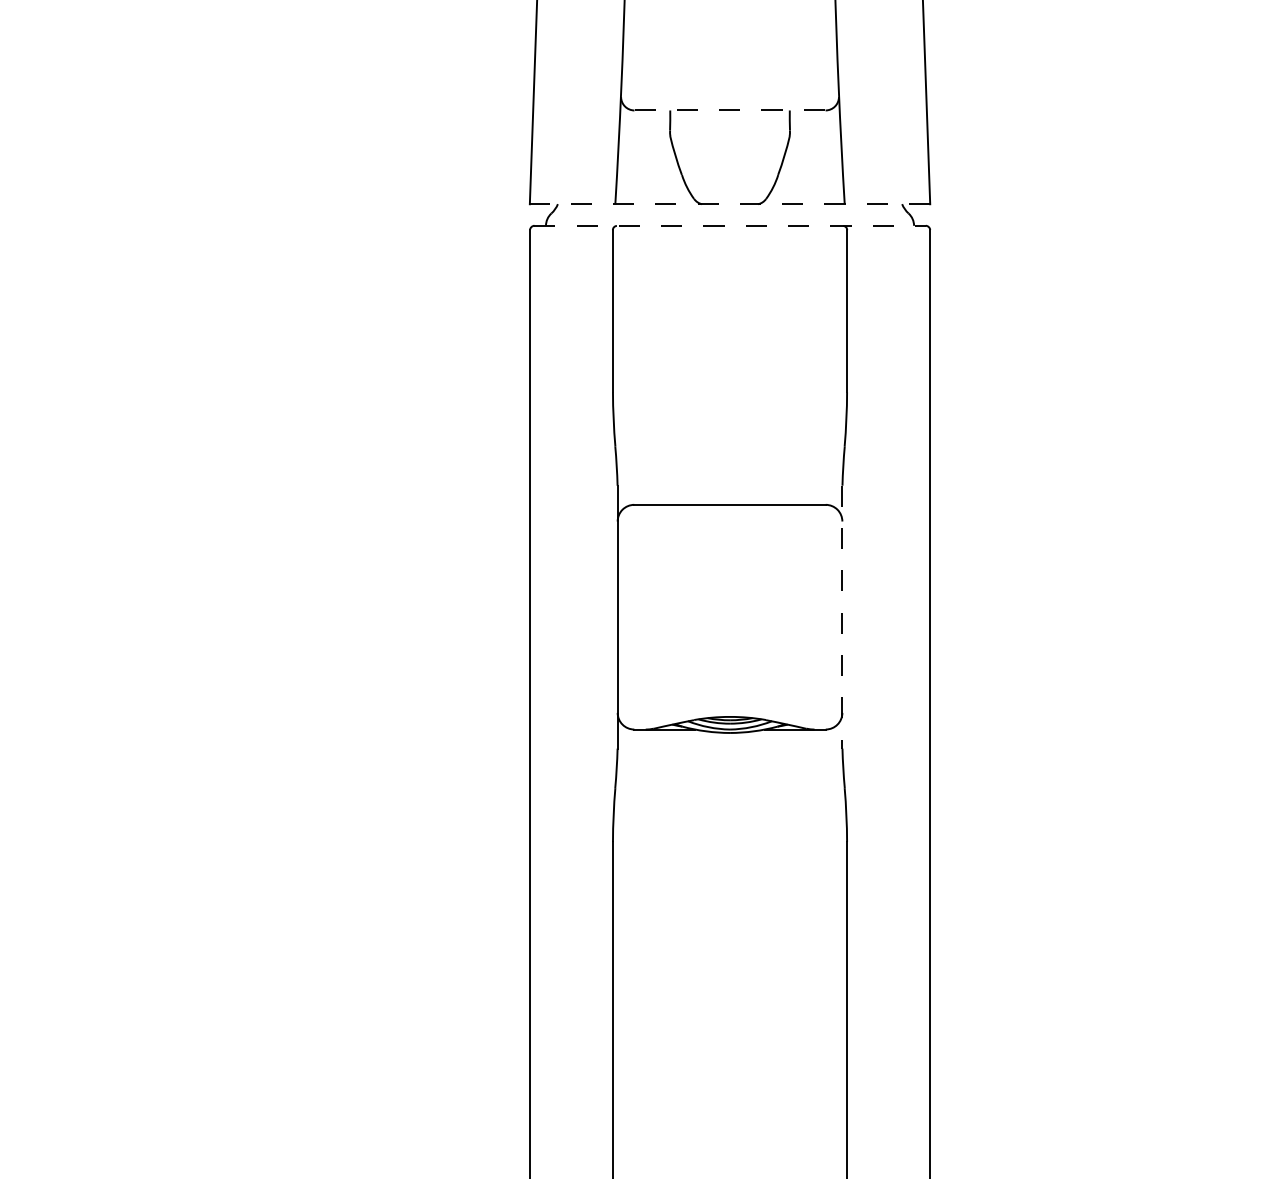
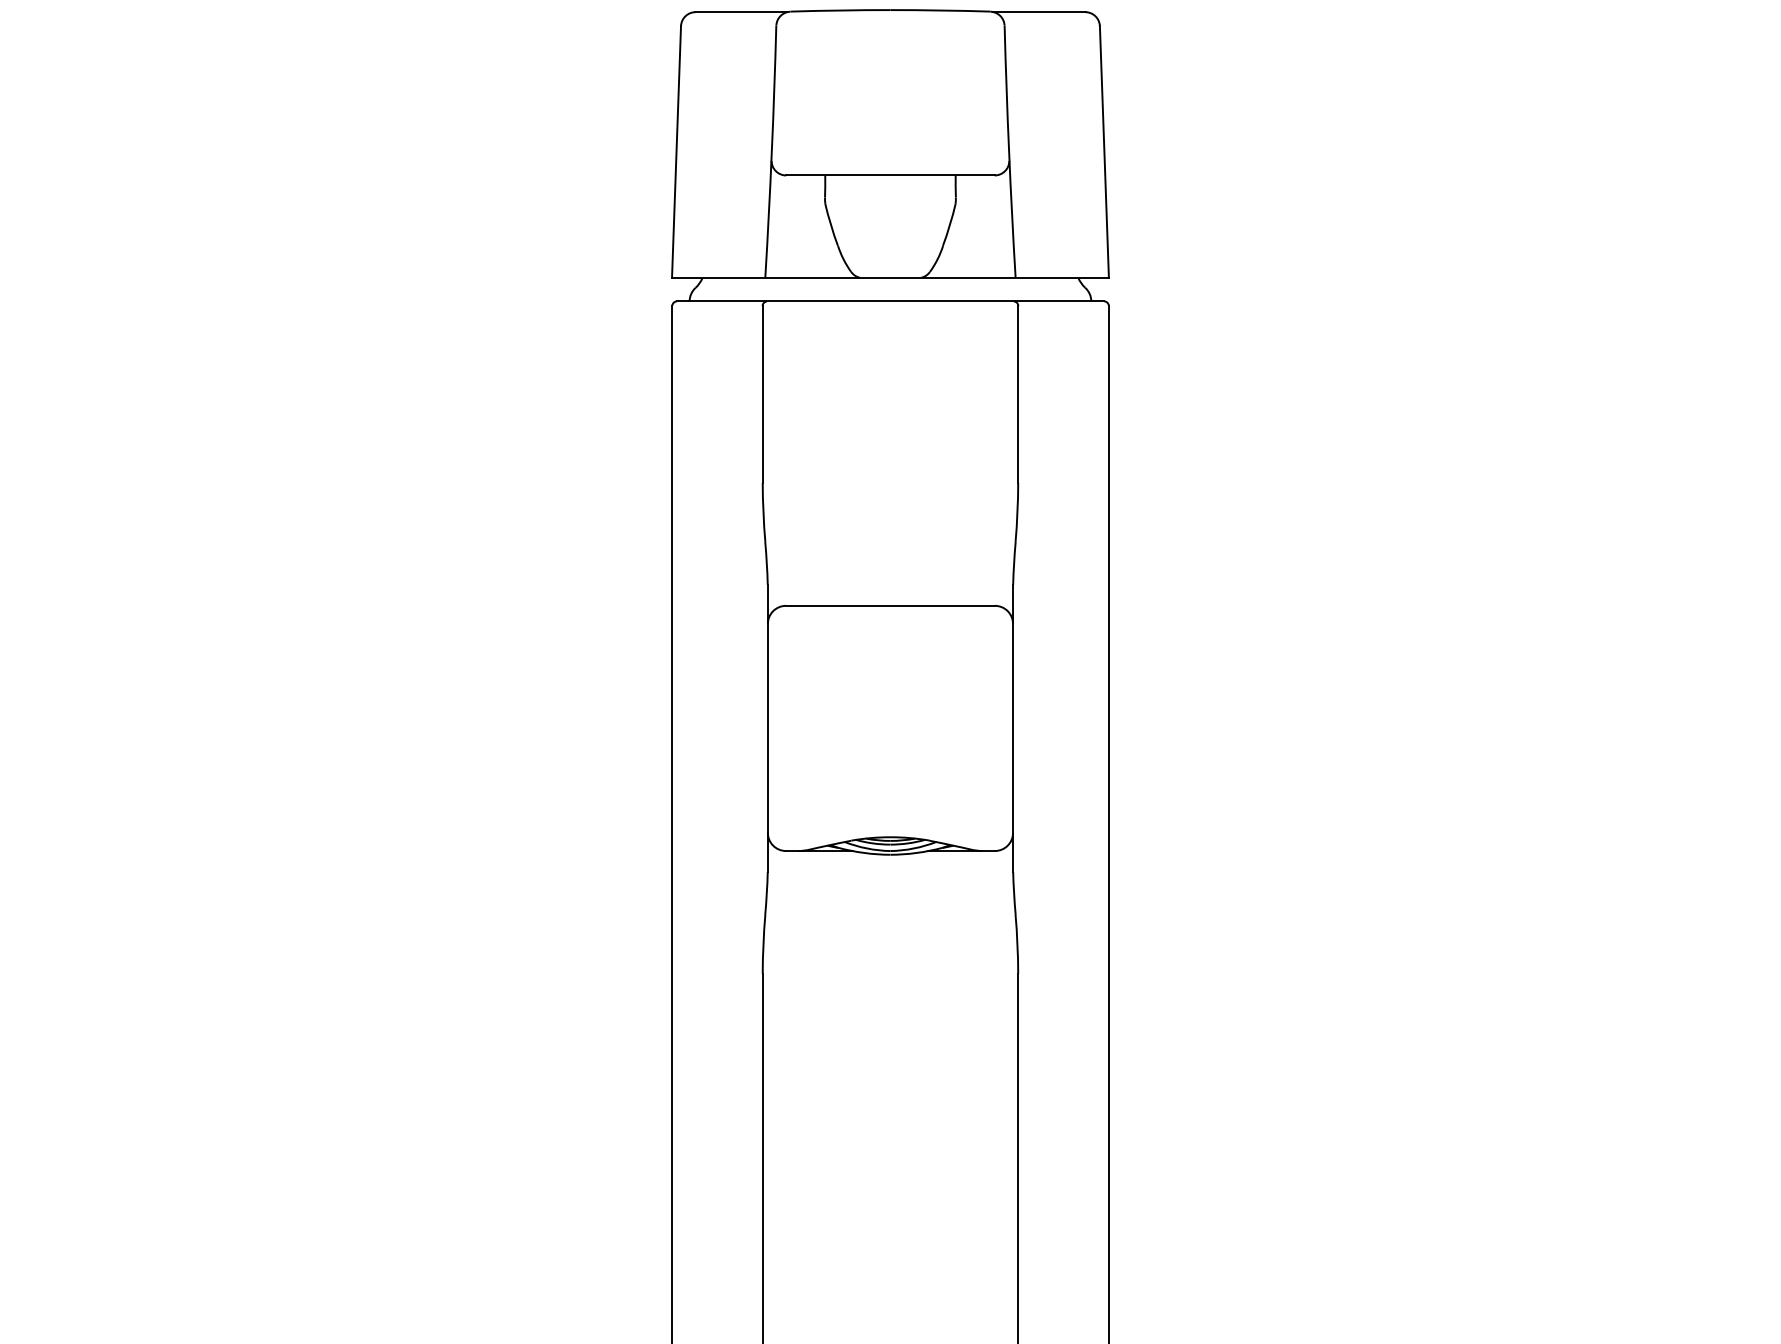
line: (730, 110) -> (891, 175), dashed -> solid
line: (729, 203) -> (889, 277), dashed -> solid
line: (730, 225) -> (890, 301), dashed -> solid
line: (842, 617) -> (1013, 728), dashed -> solid

